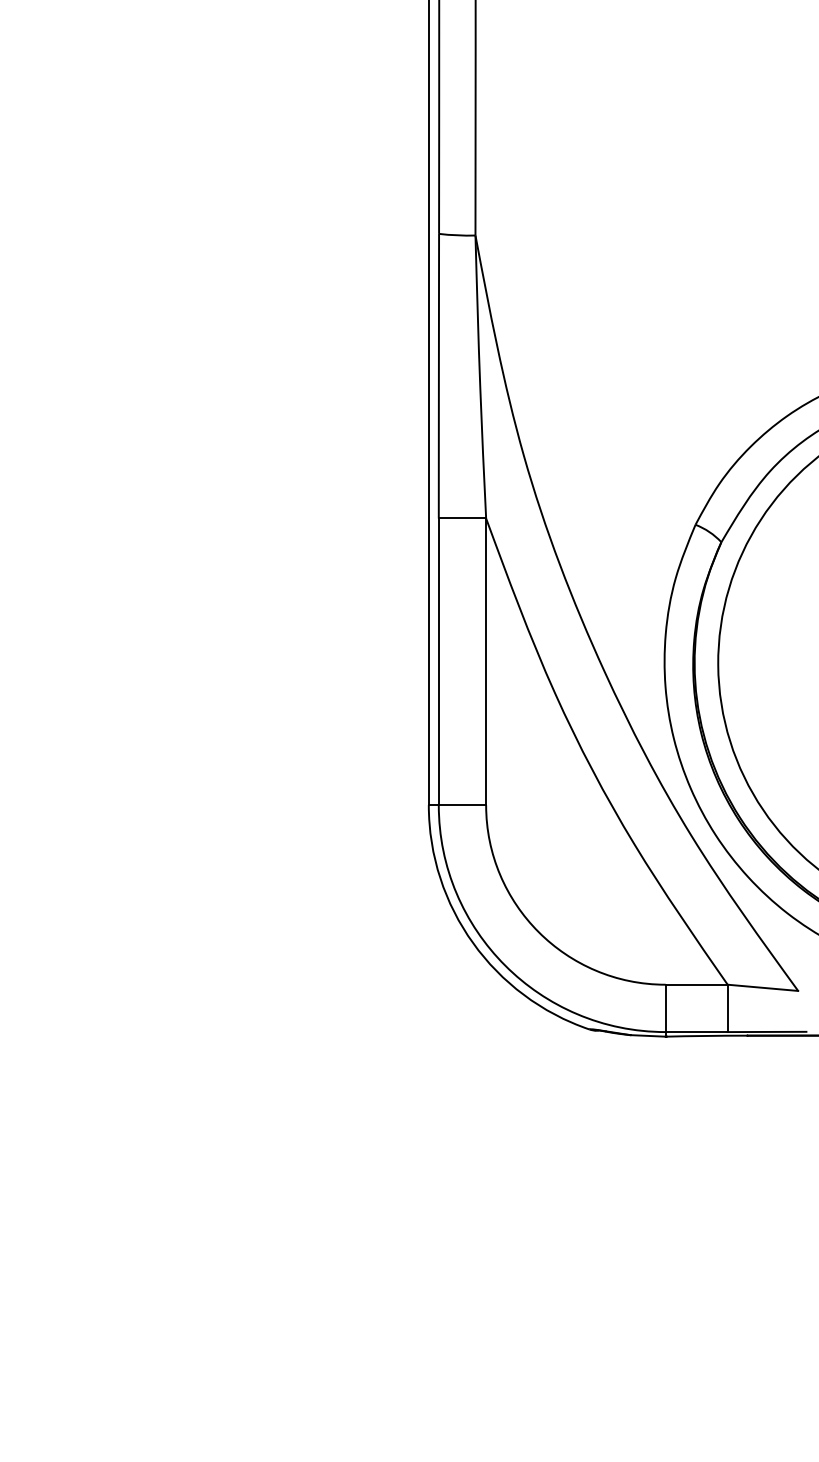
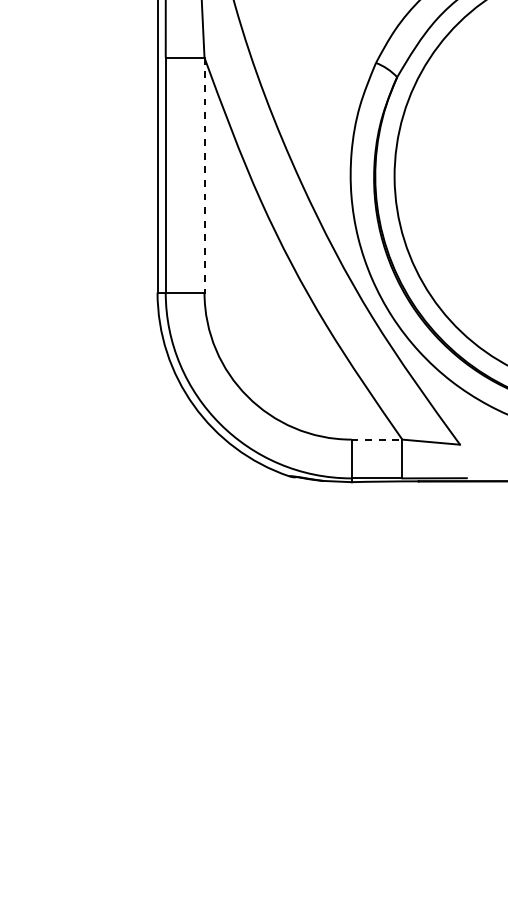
line: (486, 662) -> (204, 175), solid -> dashed
line: (697, 984) -> (377, 439), solid -> dashed

